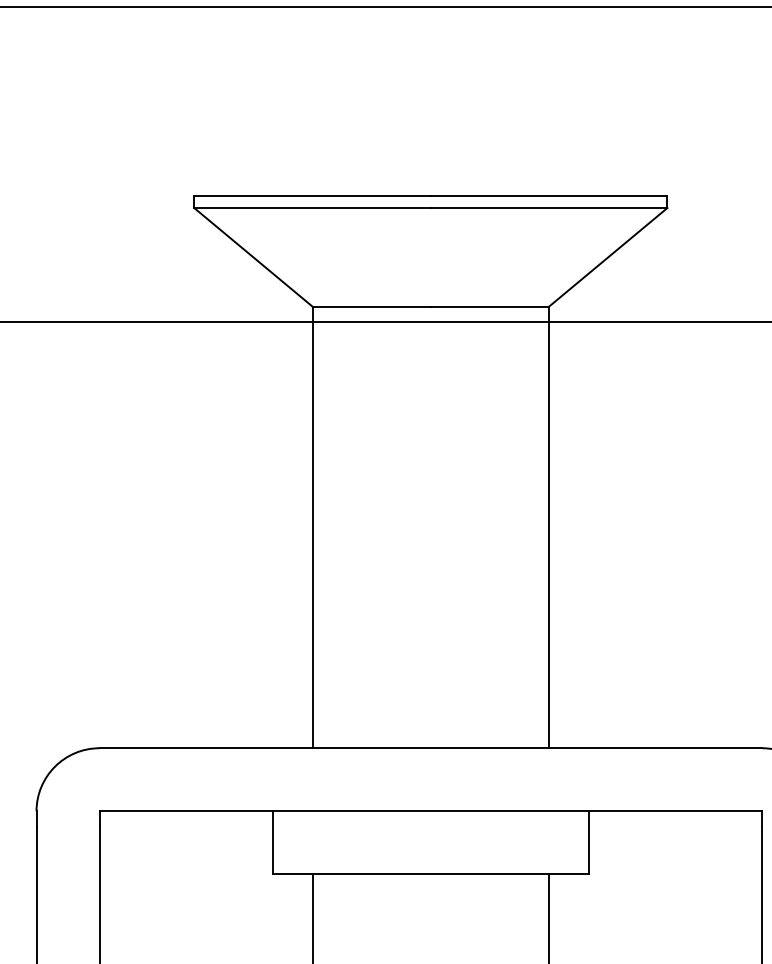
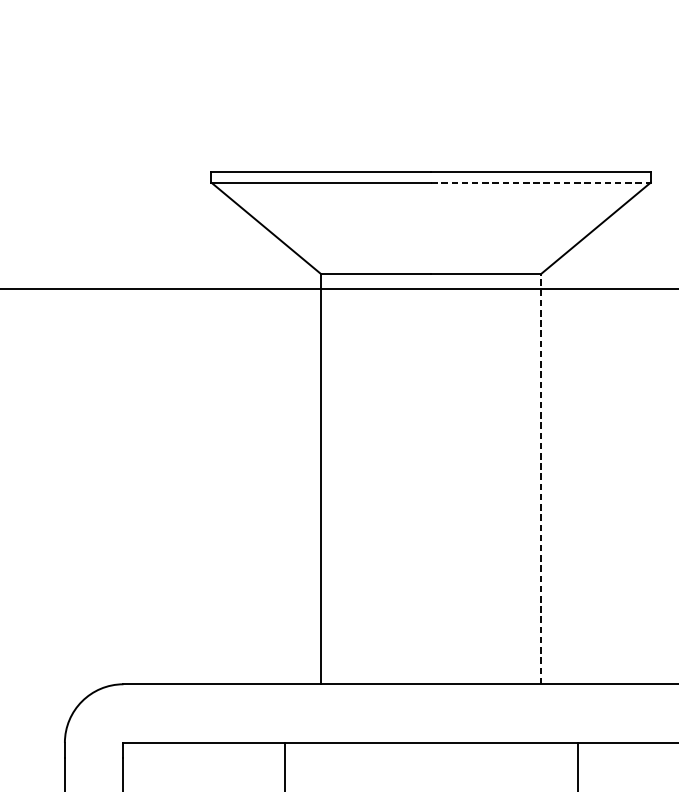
line: (549, 208) -> (541, 183), solid -> dashed
line: (549, 527) -> (541, 479), solid -> dashed

